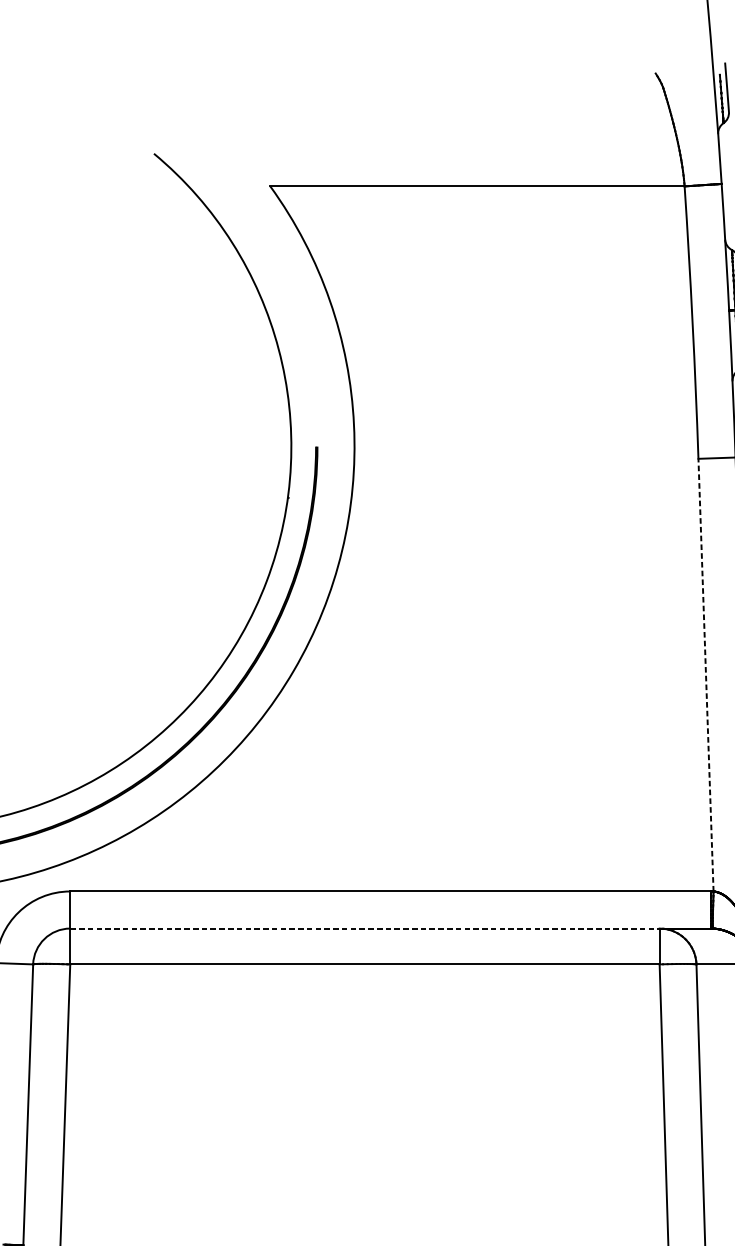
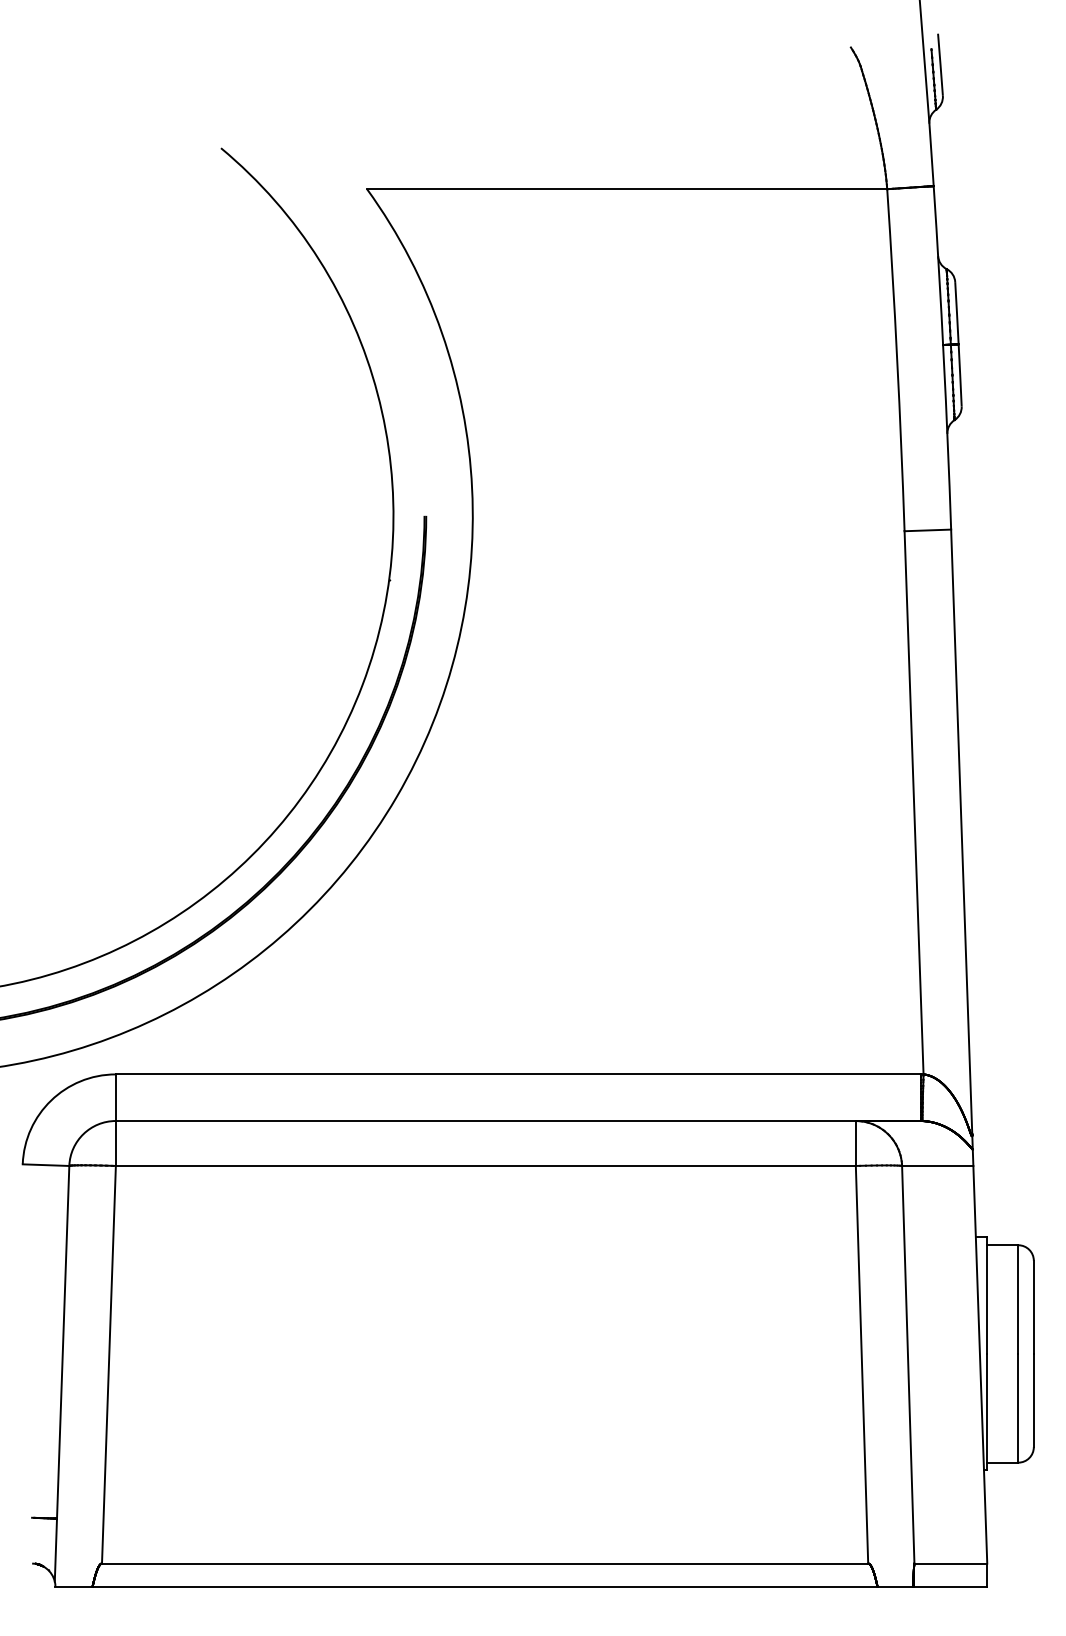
line: (706, 674) -> (914, 802), dashed -> solid
line: (364, 928) -> (485, 1121), dashed -> solid

